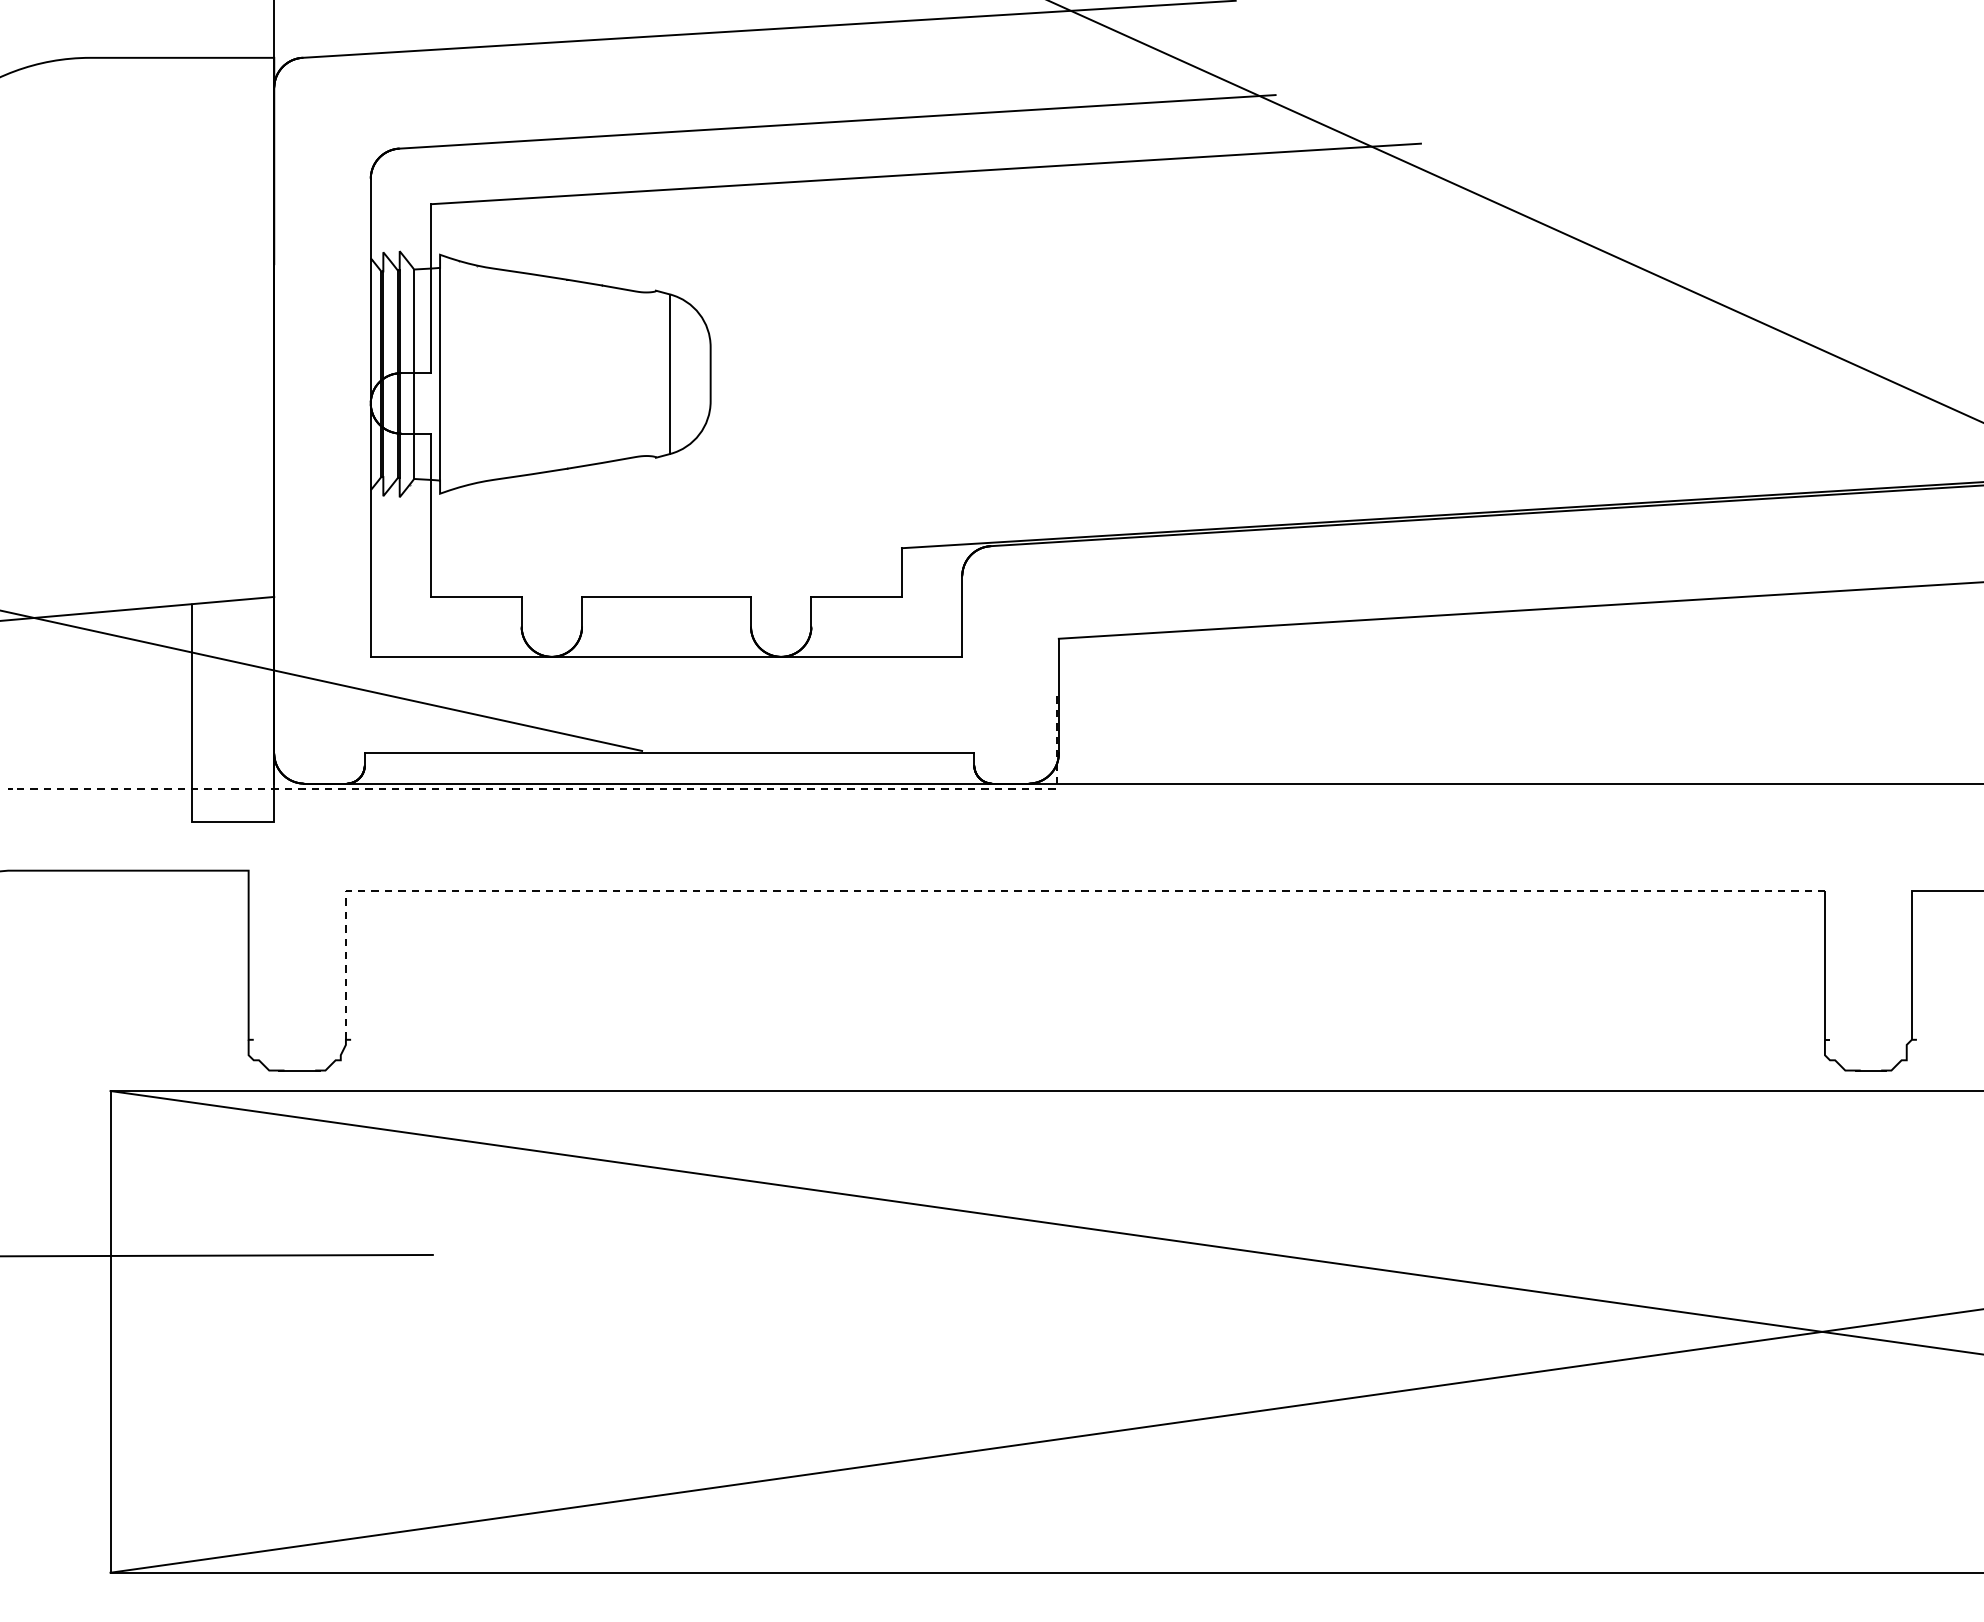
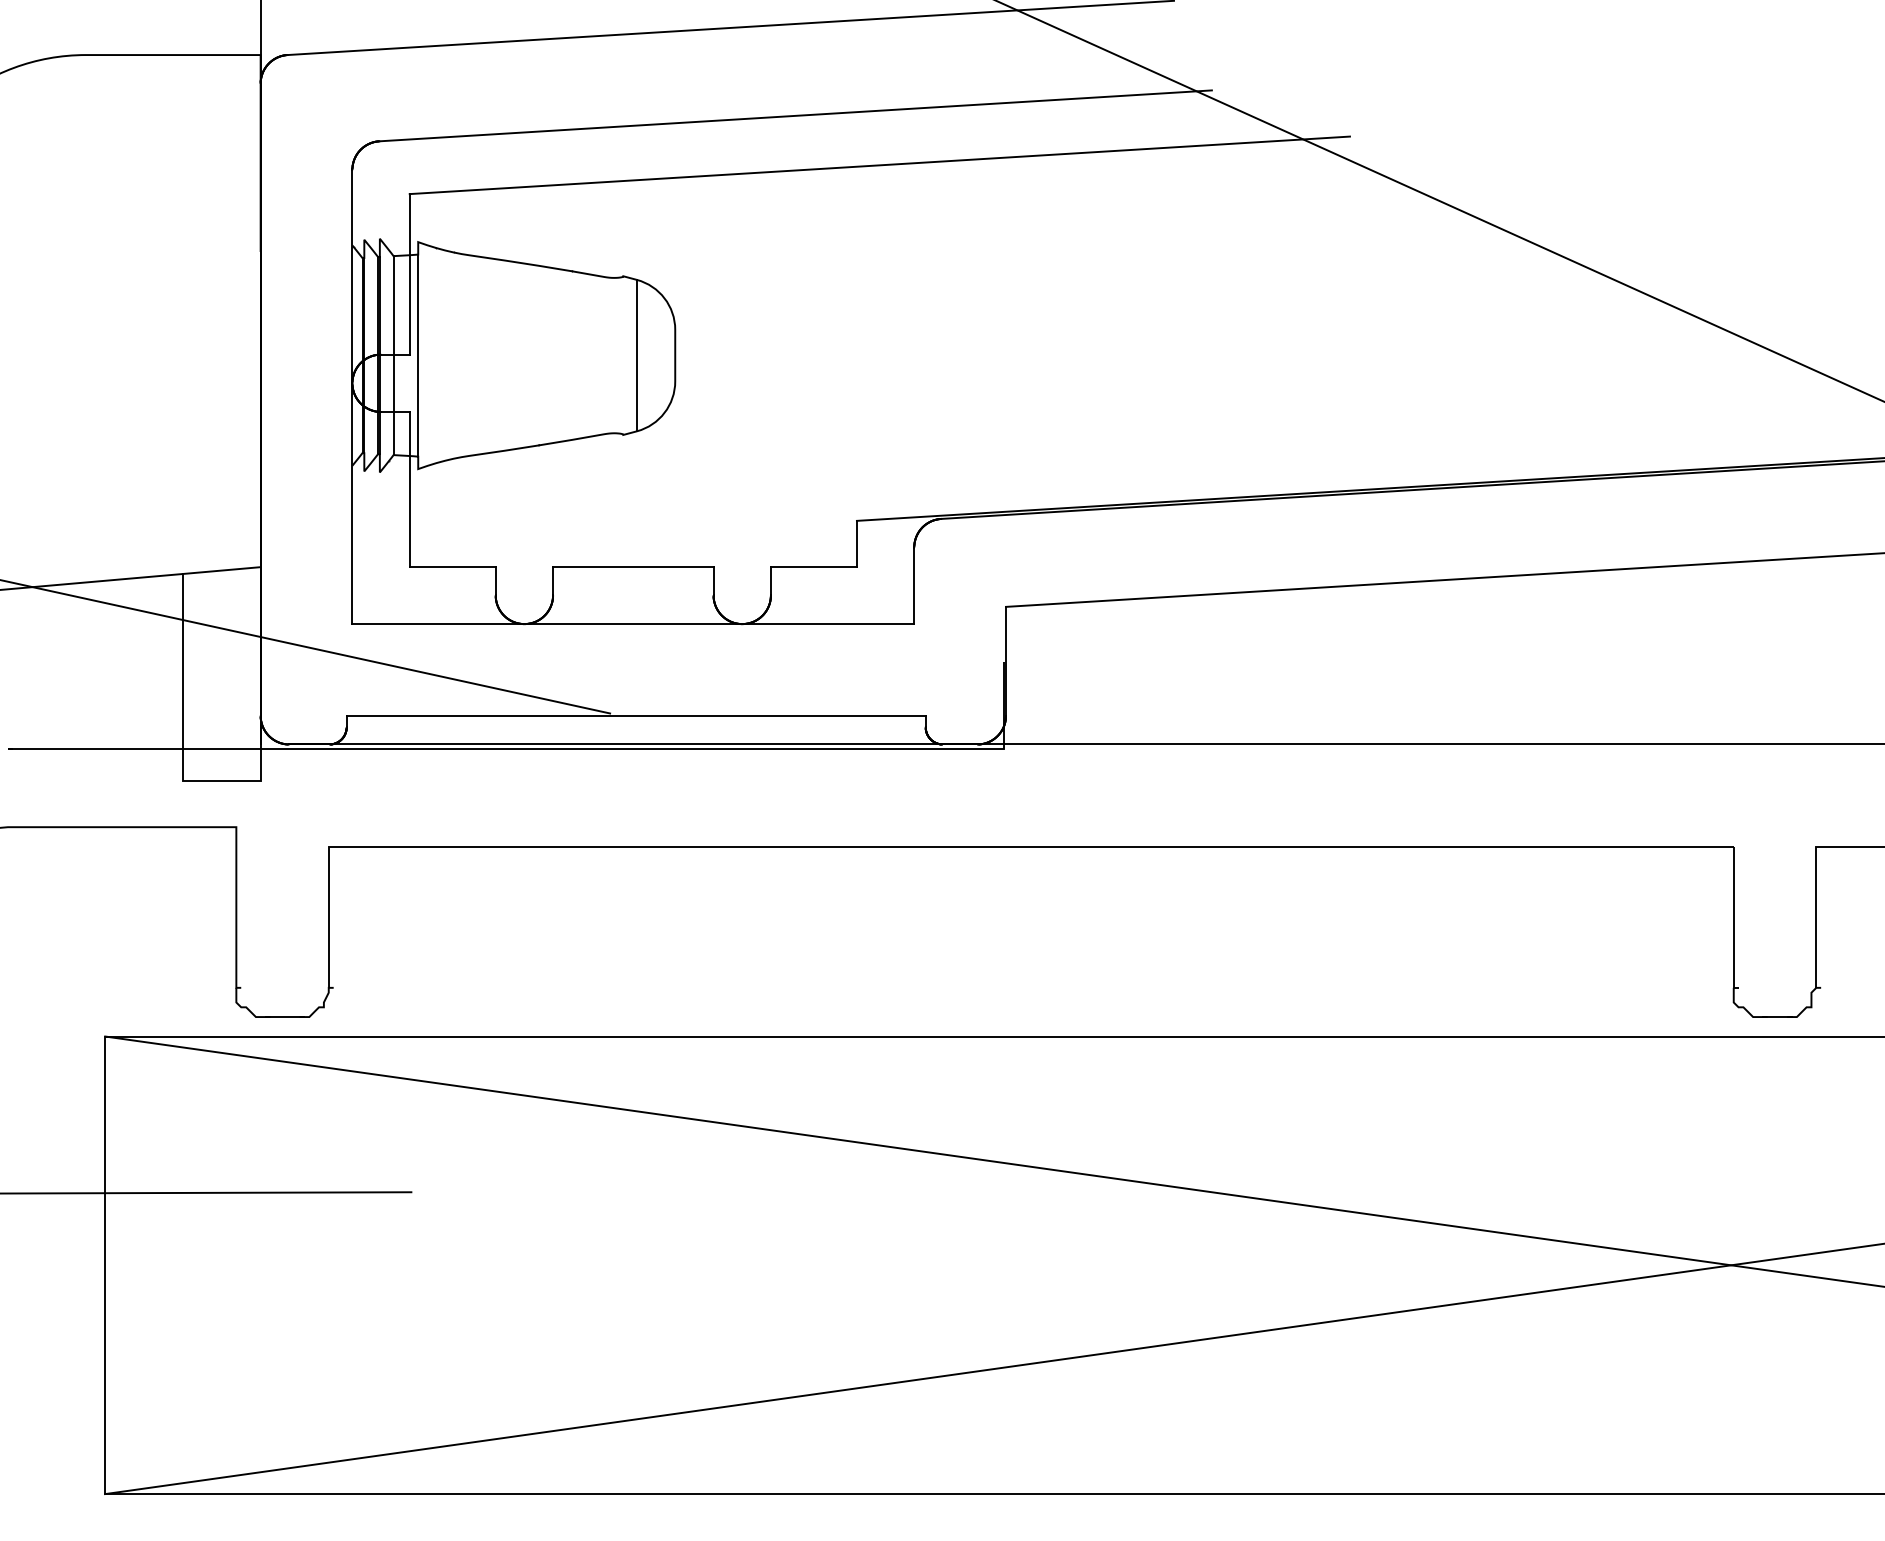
line: (576, 788) -> (547, 749), dashed -> solid
line: (1009, 891) -> (959, 846), dashed -> solid

